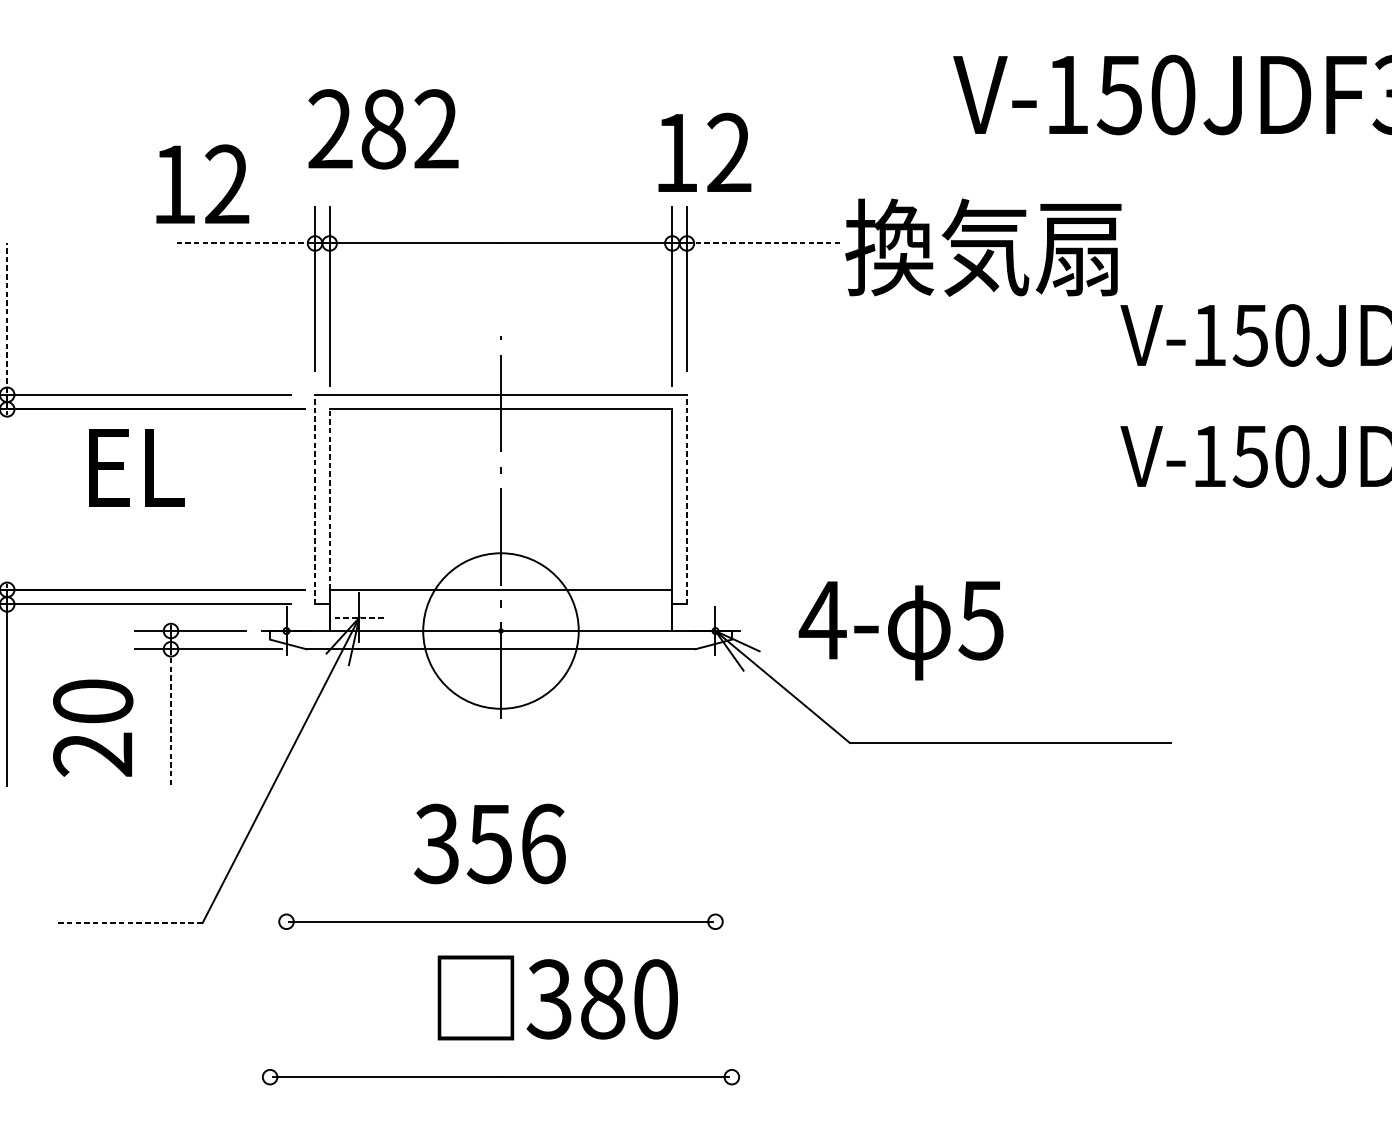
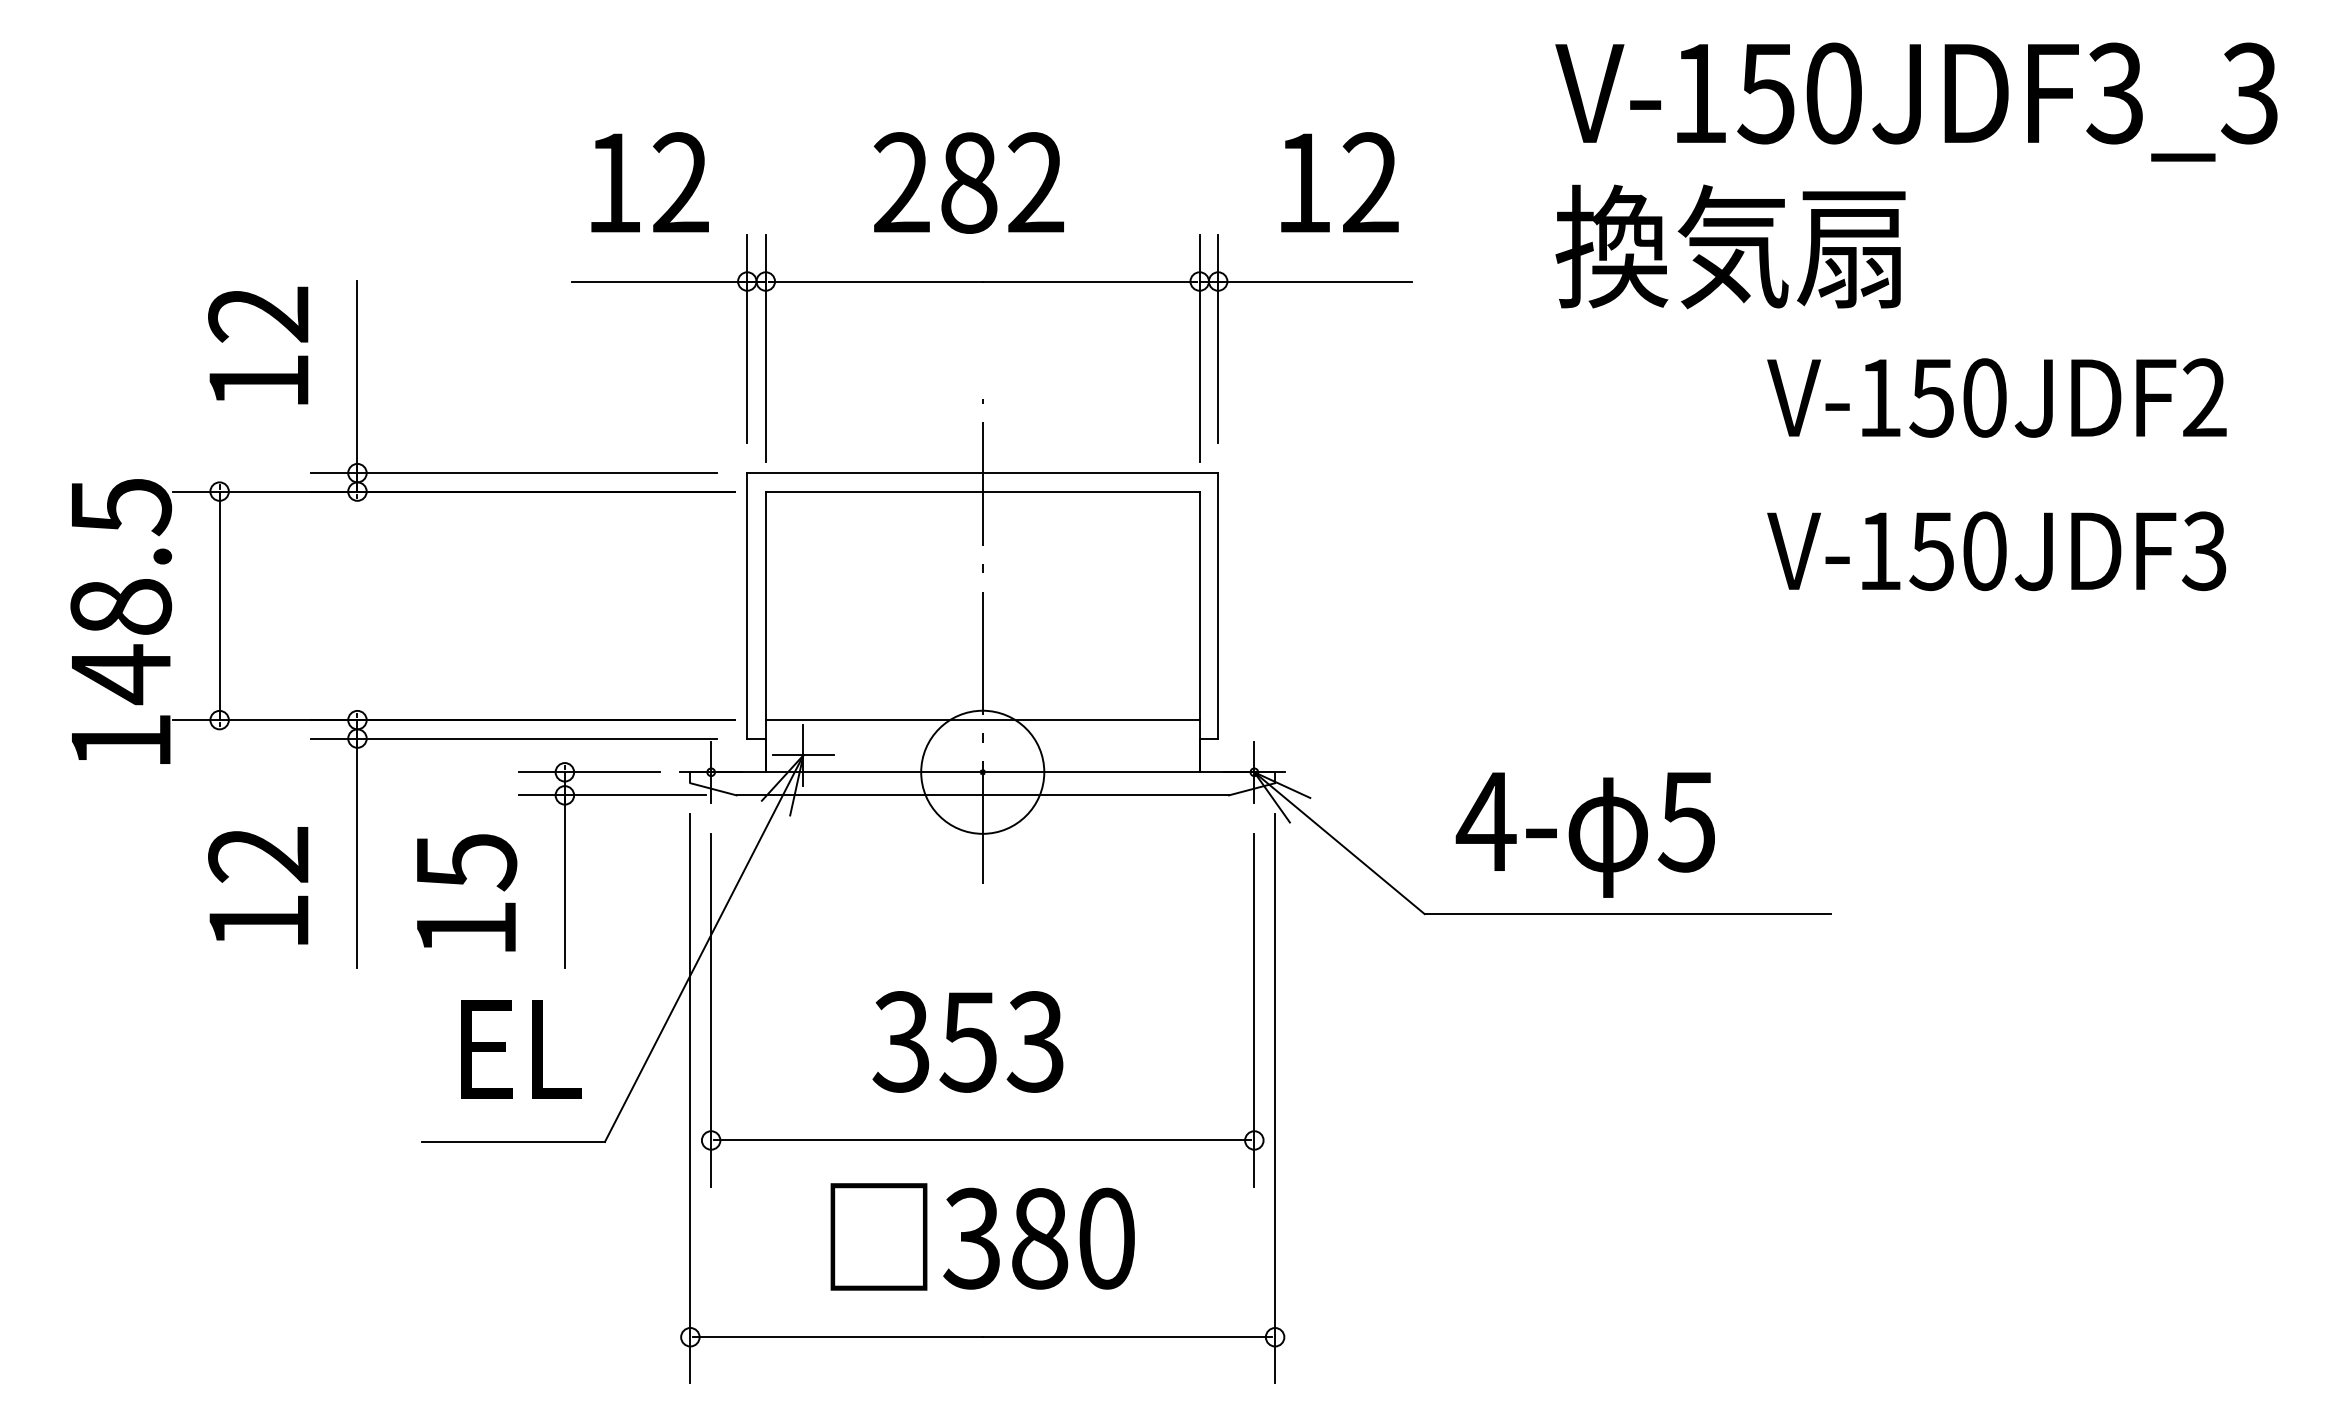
text: (383, 128) -> (968, 182), moved
text: (704, 152) -> (1339, 182), moved
text: (202, 184) -> (649, 182), moved
line: (253, 243) -> (669, 281), dashed -> solid
line: (763, 243) -> (1315, 281), dashed -> solid
text: (983, 247) -> (1730, 246), moved
line: (7, 326) -> (357, 386), dashed -> solid
text: (136, 467) -> (521, 1049), moved
line: (315, 499) -> (747, 605), dashed -> solid
line: (329, 499) -> (765, 605), dashed -> solid
line: (687, 499) -> (1218, 605), dashed -> solid
line: (359, 617) -> (803, 755), dashed -> solid
circle: (500, 630) -> (982, 771), size x0.62
text: (900, 630) -> (1584, 834), moved
line: (170, 718) -> (564, 882), dashed -> solid
text: (93, 727) -> (466, 894), 20 -> 15
line: (286, 818) -> (711, 1009), added
line: (715, 818) -> (1254, 1009), added
text: (542, 843) -> (1035, 1041), 356 -> 353
line: (270, 888) -> (690, 1098), added
line: (732, 888) -> (1275, 1098), added
line: (130, 922) -> (513, 1141), dashed -> solid
text: (557, 997) -> (982, 1236), moved

